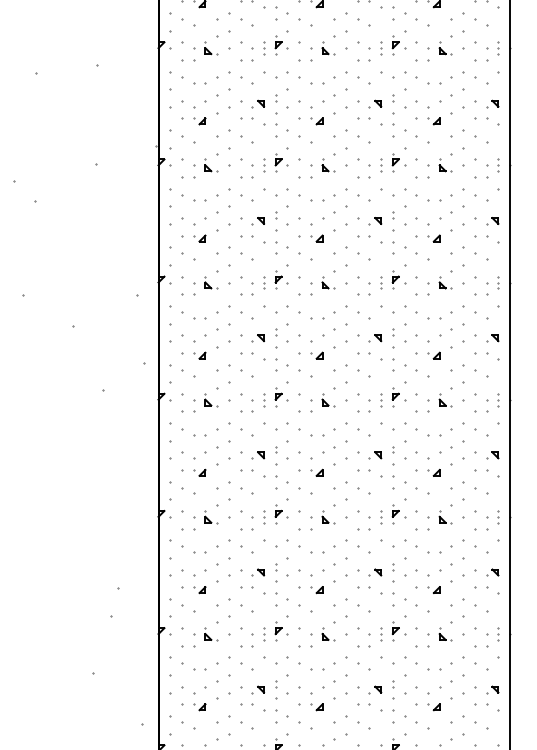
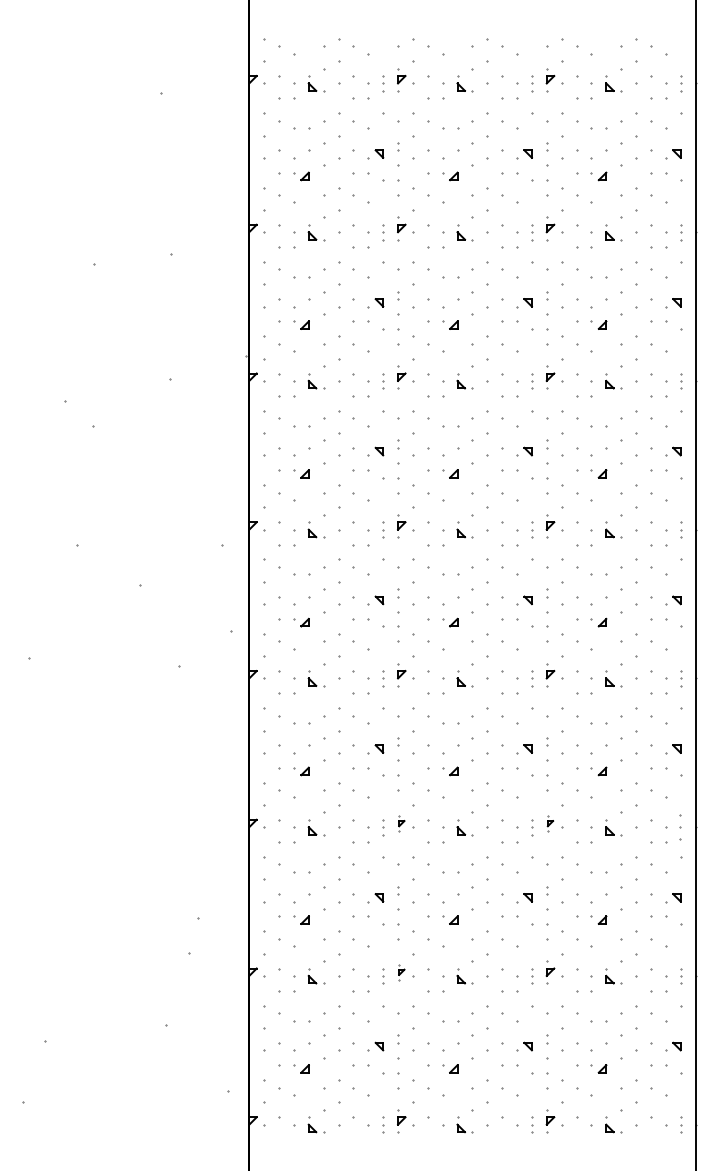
part: (278, 513) -> (401, 823), size x0.7
part: (395, 513) -> (550, 823), size x0.7
part: (498, 517) -> (681, 827), size x1.6
part: (278, 631) -> (401, 972), size x0.7

